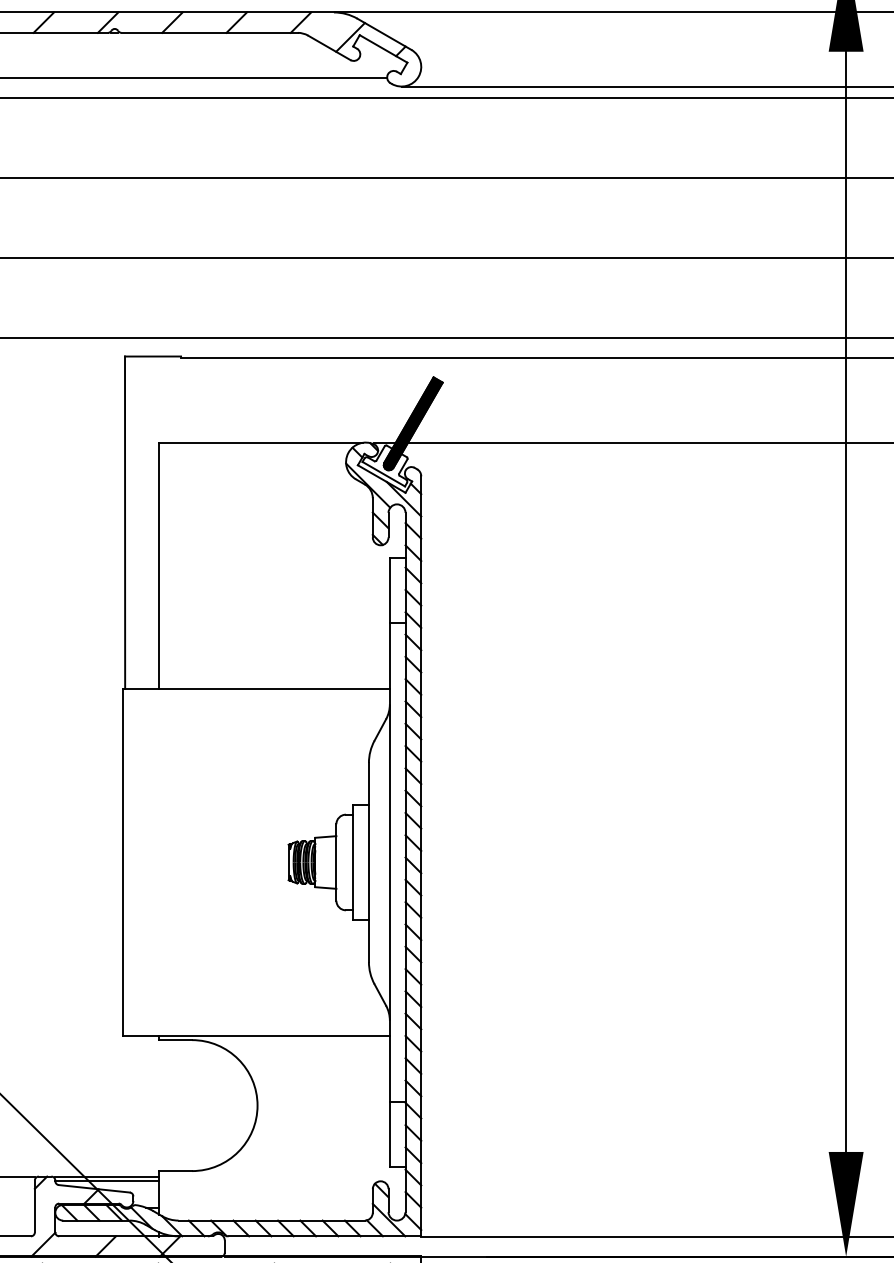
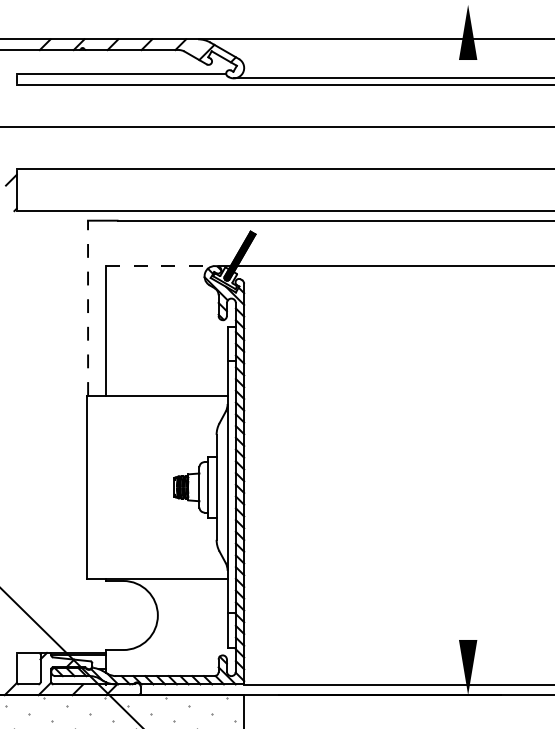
line: (260, 443) -> (159, 266), solid -> dashed
line: (125, 523) -> (88, 308), solid -> dashed
line: (846, 600) -> (468, 349), removed

